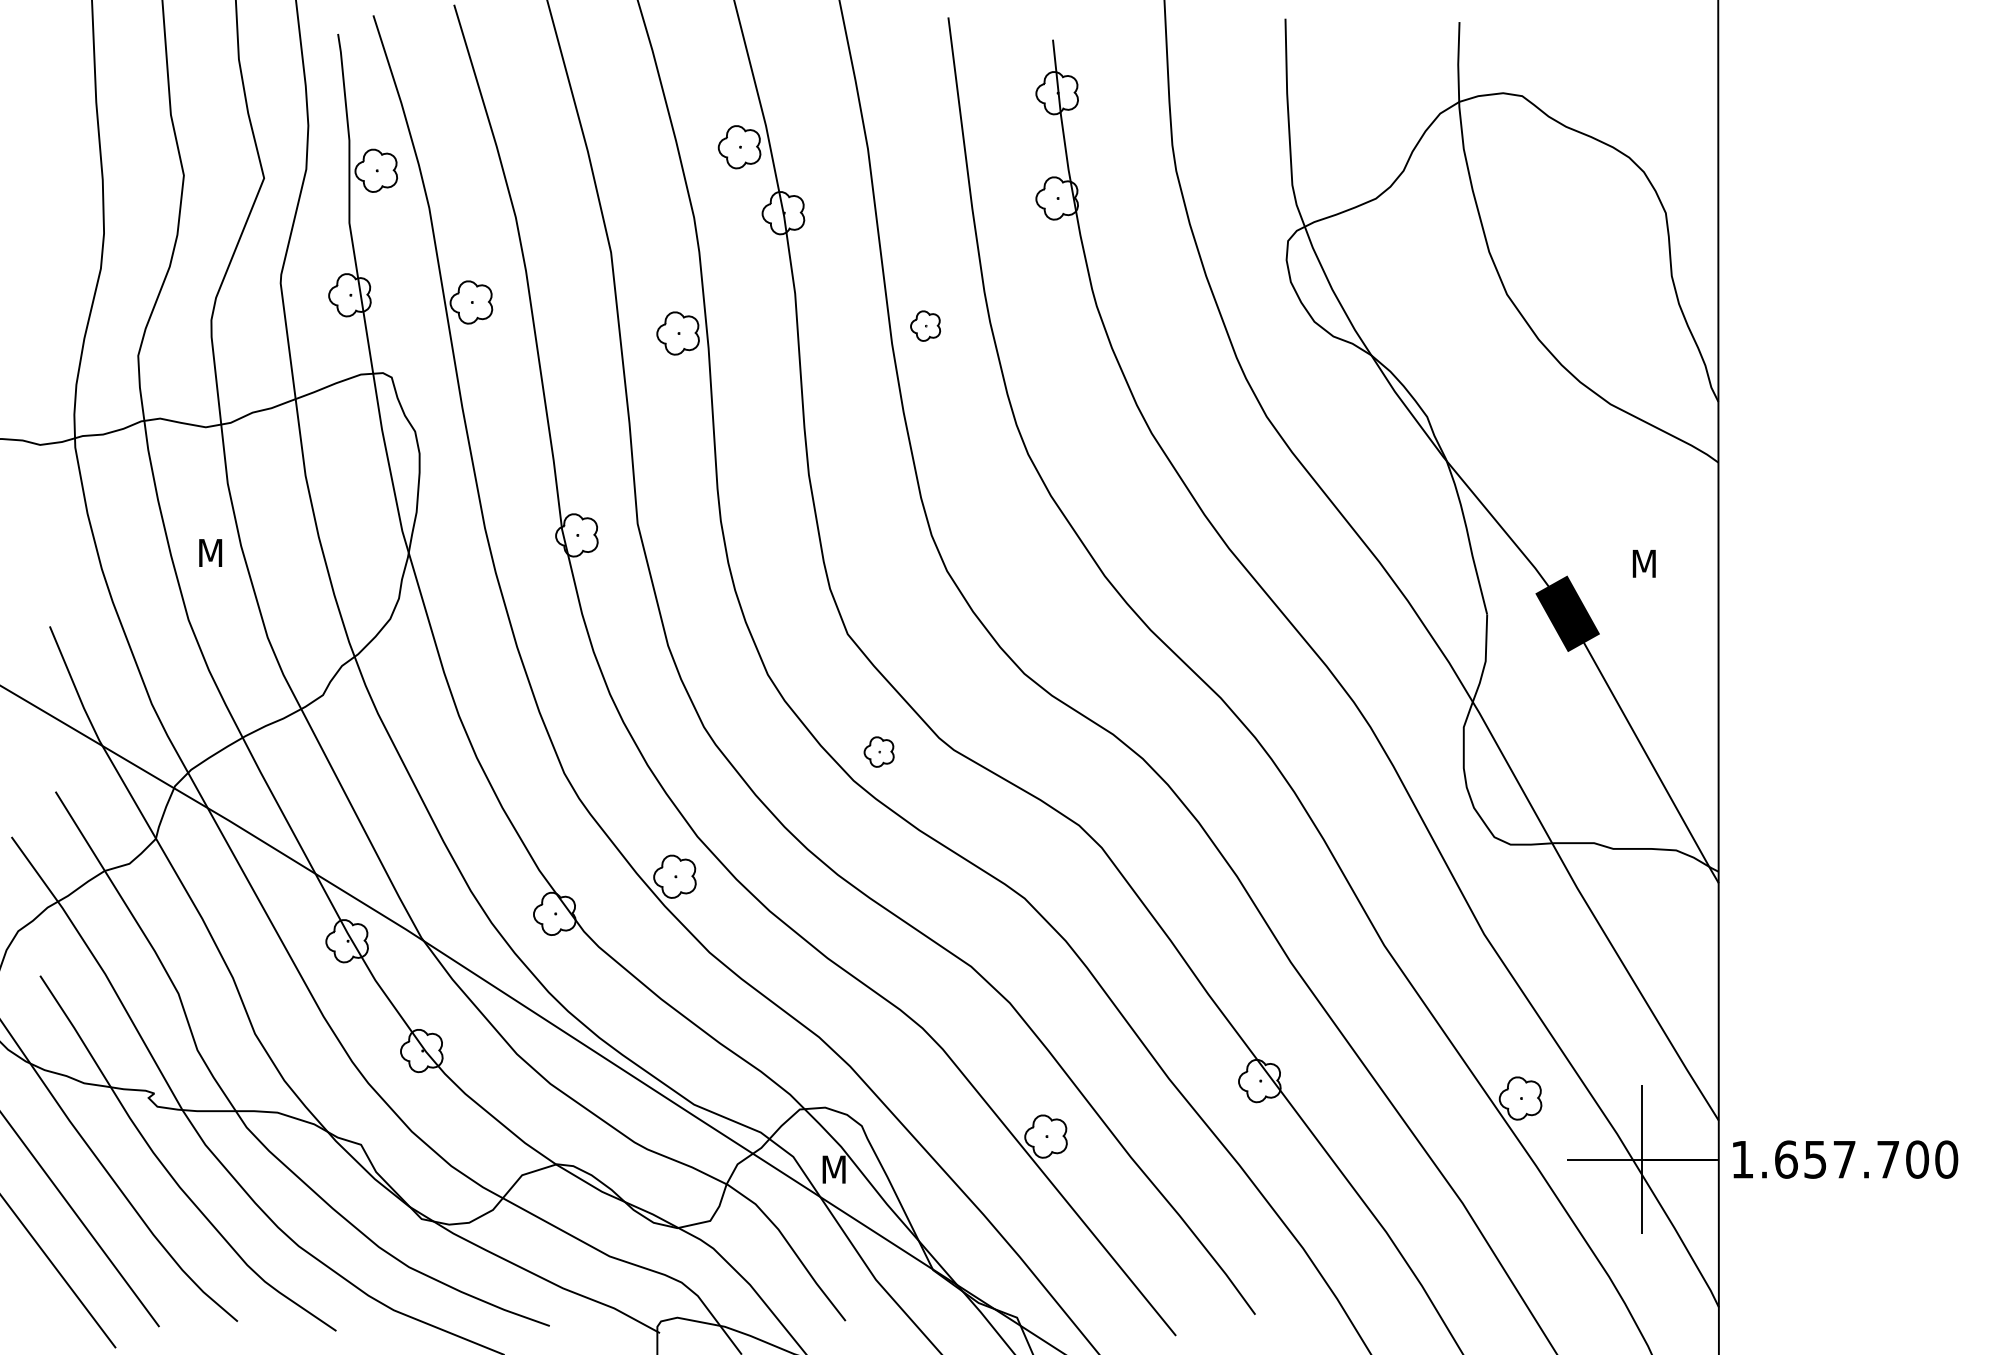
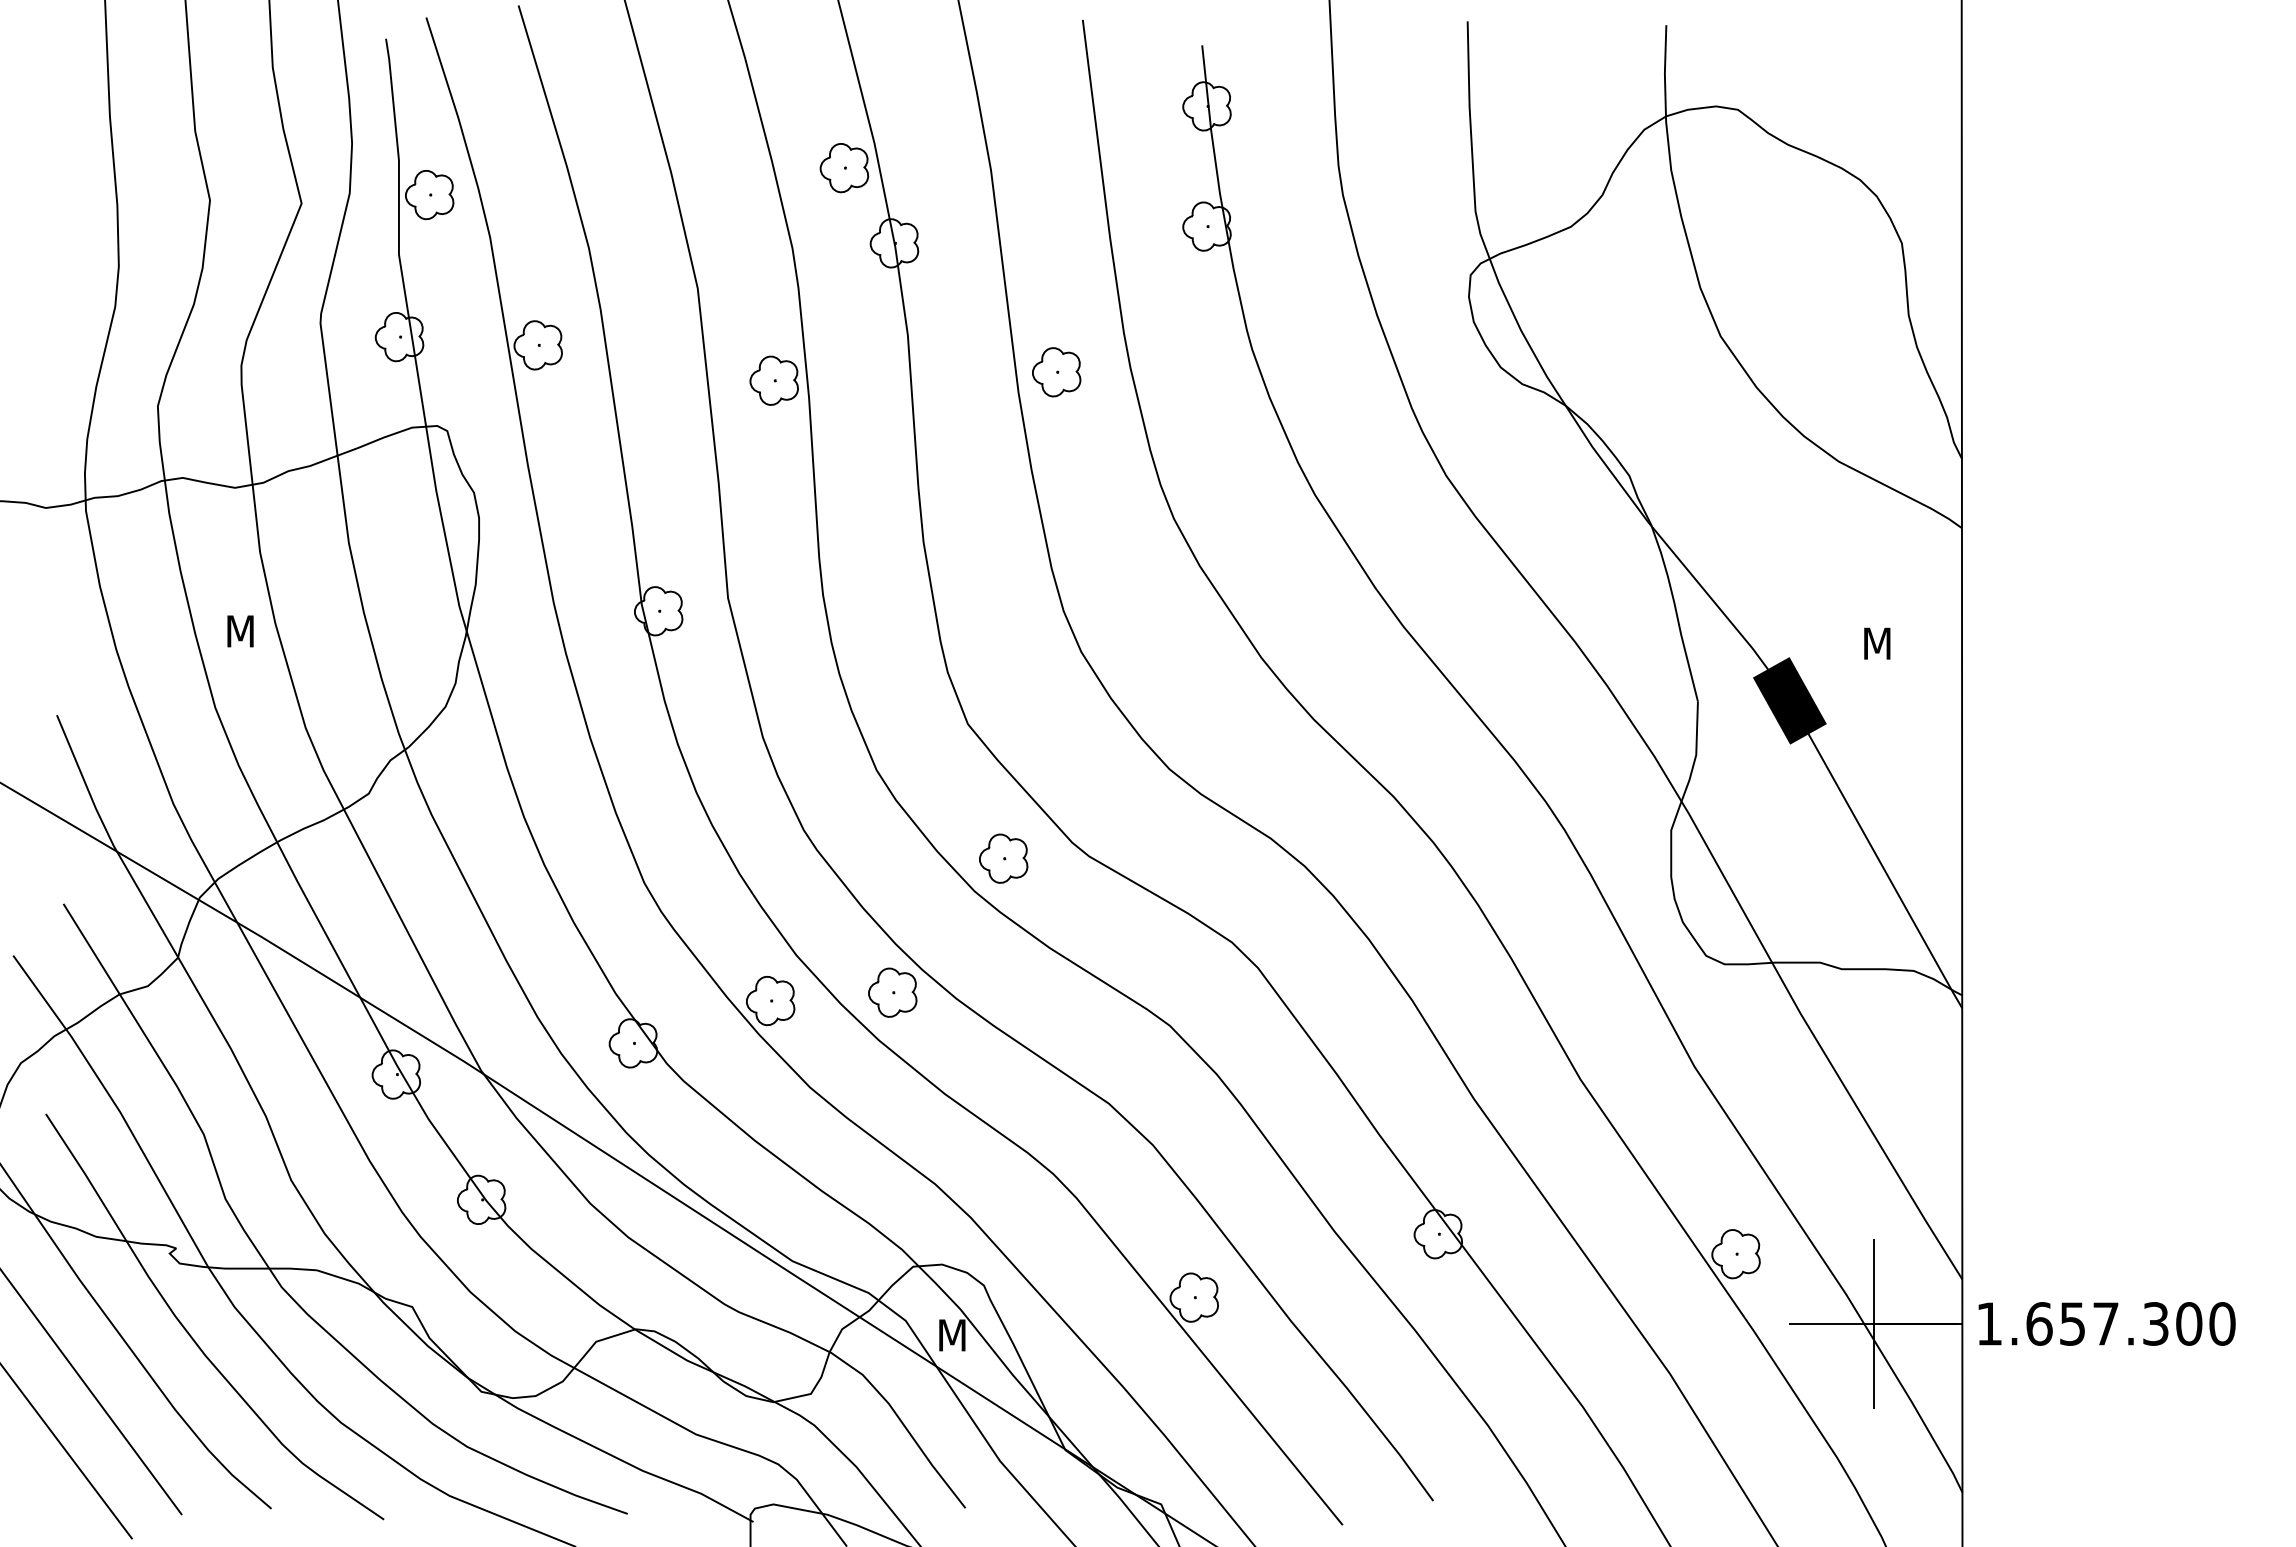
part: (925, 326) -> (1056, 372), size x1.43
part: (878, 751) -> (1003, 858), size x1.43
part: (781, 869) -> (892, 992), added
text: (1887, 1159) -> (2155, 1323), 1.657.700 -> 1.657.300

